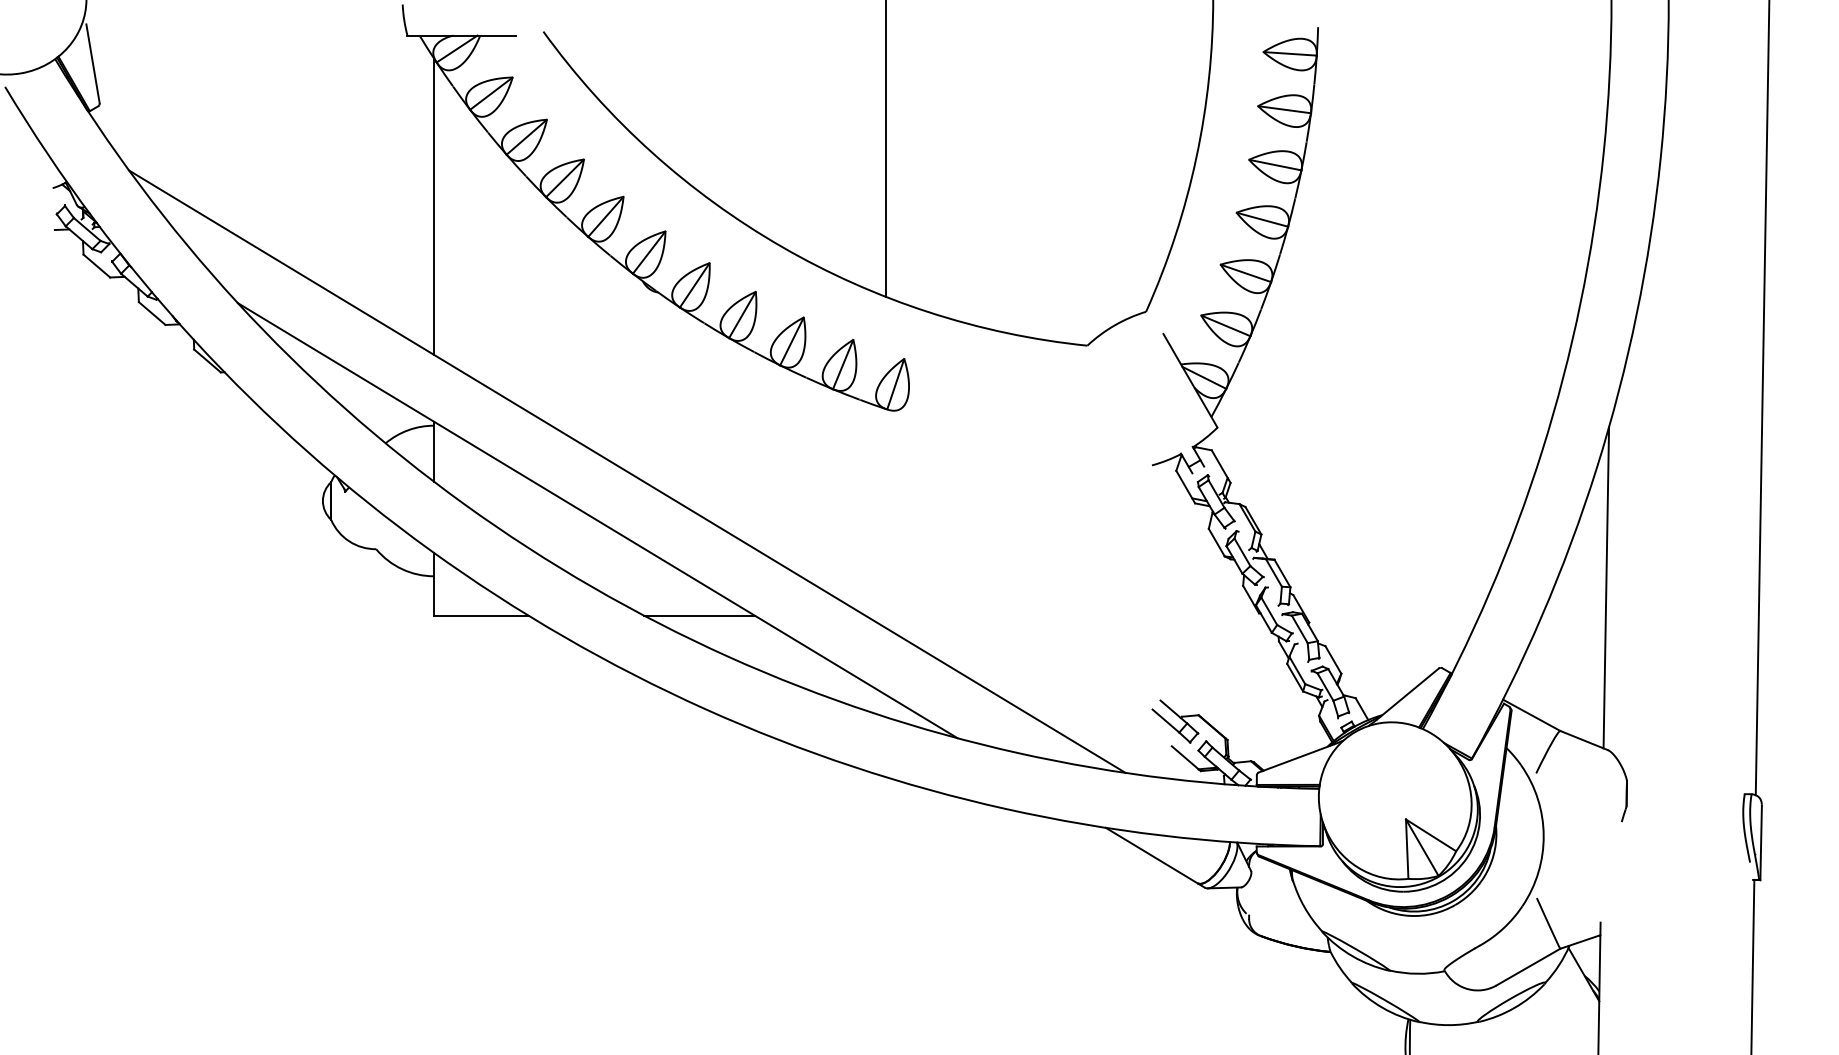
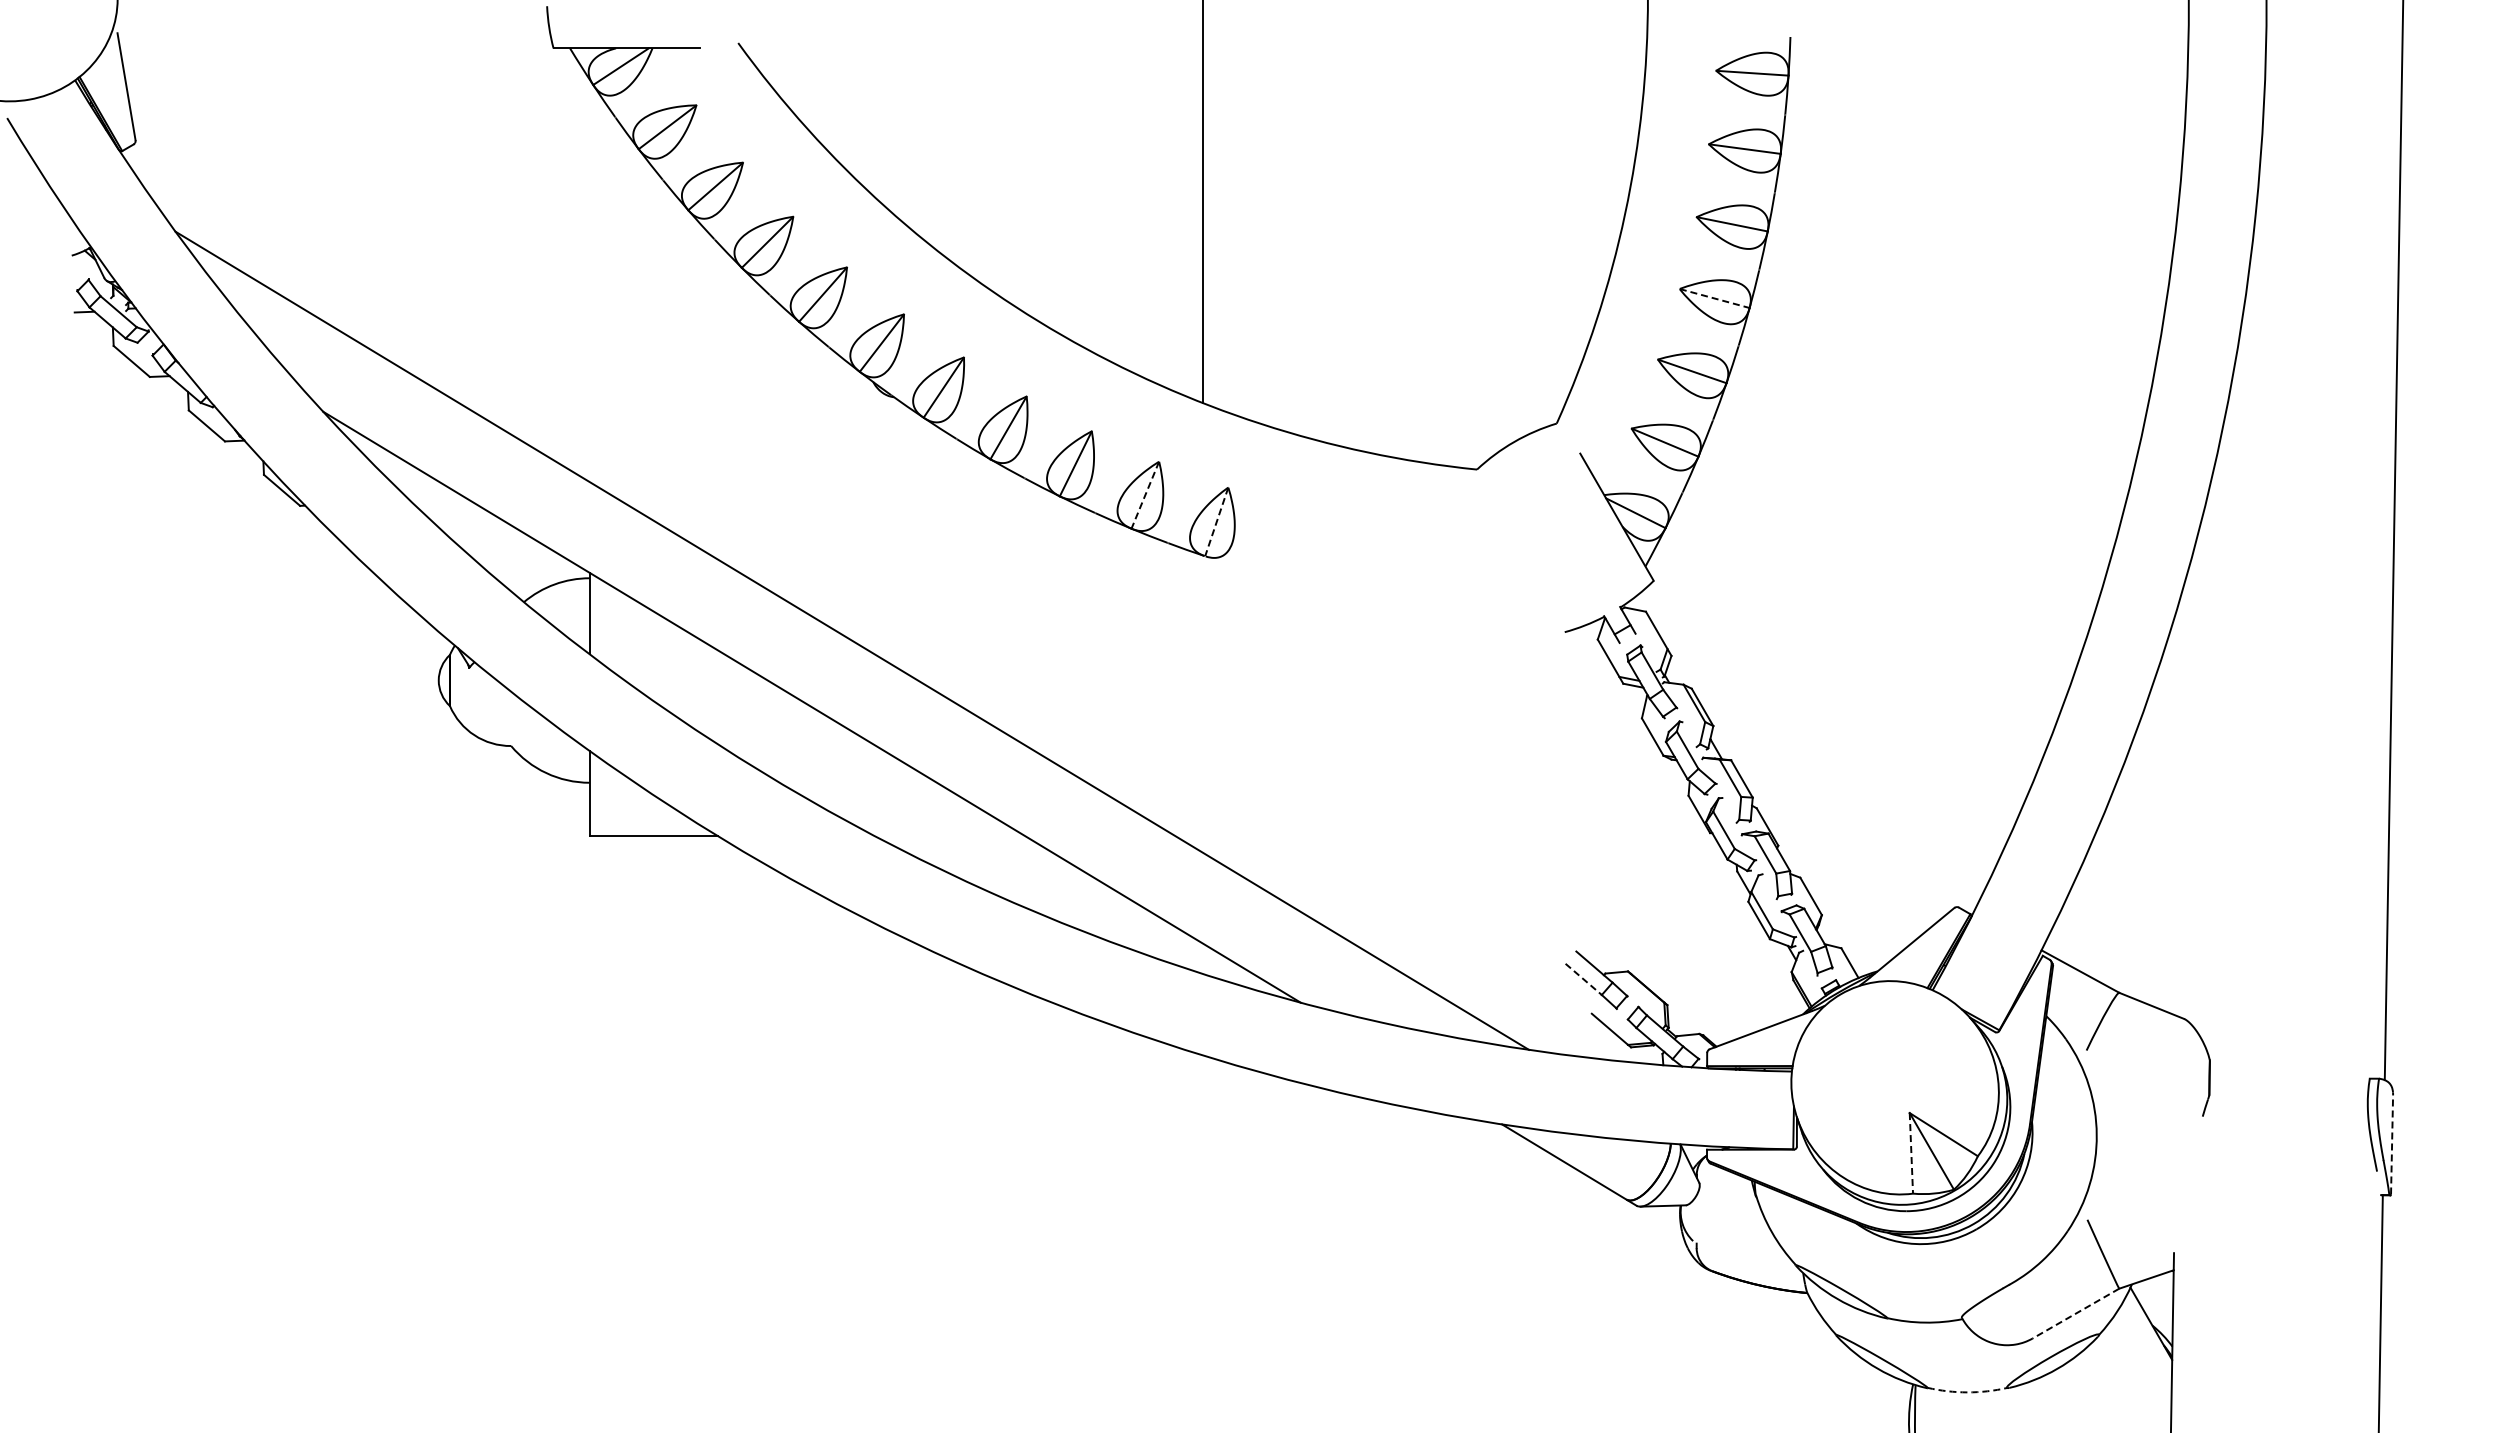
line: (433, 206) -> (589, 280), removed
line: (1262, 219) -> (1715, 298), solid -> dashed
line: (843, 364) -> (1145, 495), solid -> dashed
line: (895, 384) -> (1216, 522), solid -> dashed
line: (1606, 587) -> (2181, 798), removed
line: (699, 615) -> (950, 836), removed
line: (1165, 721) -> (1583, 979), solid -> dashed
line: (1761, 842) -> (2392, 1144), solid -> dashed
line: (1407, 849) -> (1911, 1153), solid -> dashed
line: (1528, 967) -> (2075, 1313), solid -> dashed
arc: (1448, 1025) -> (1967, 1392), solid -> dashed

